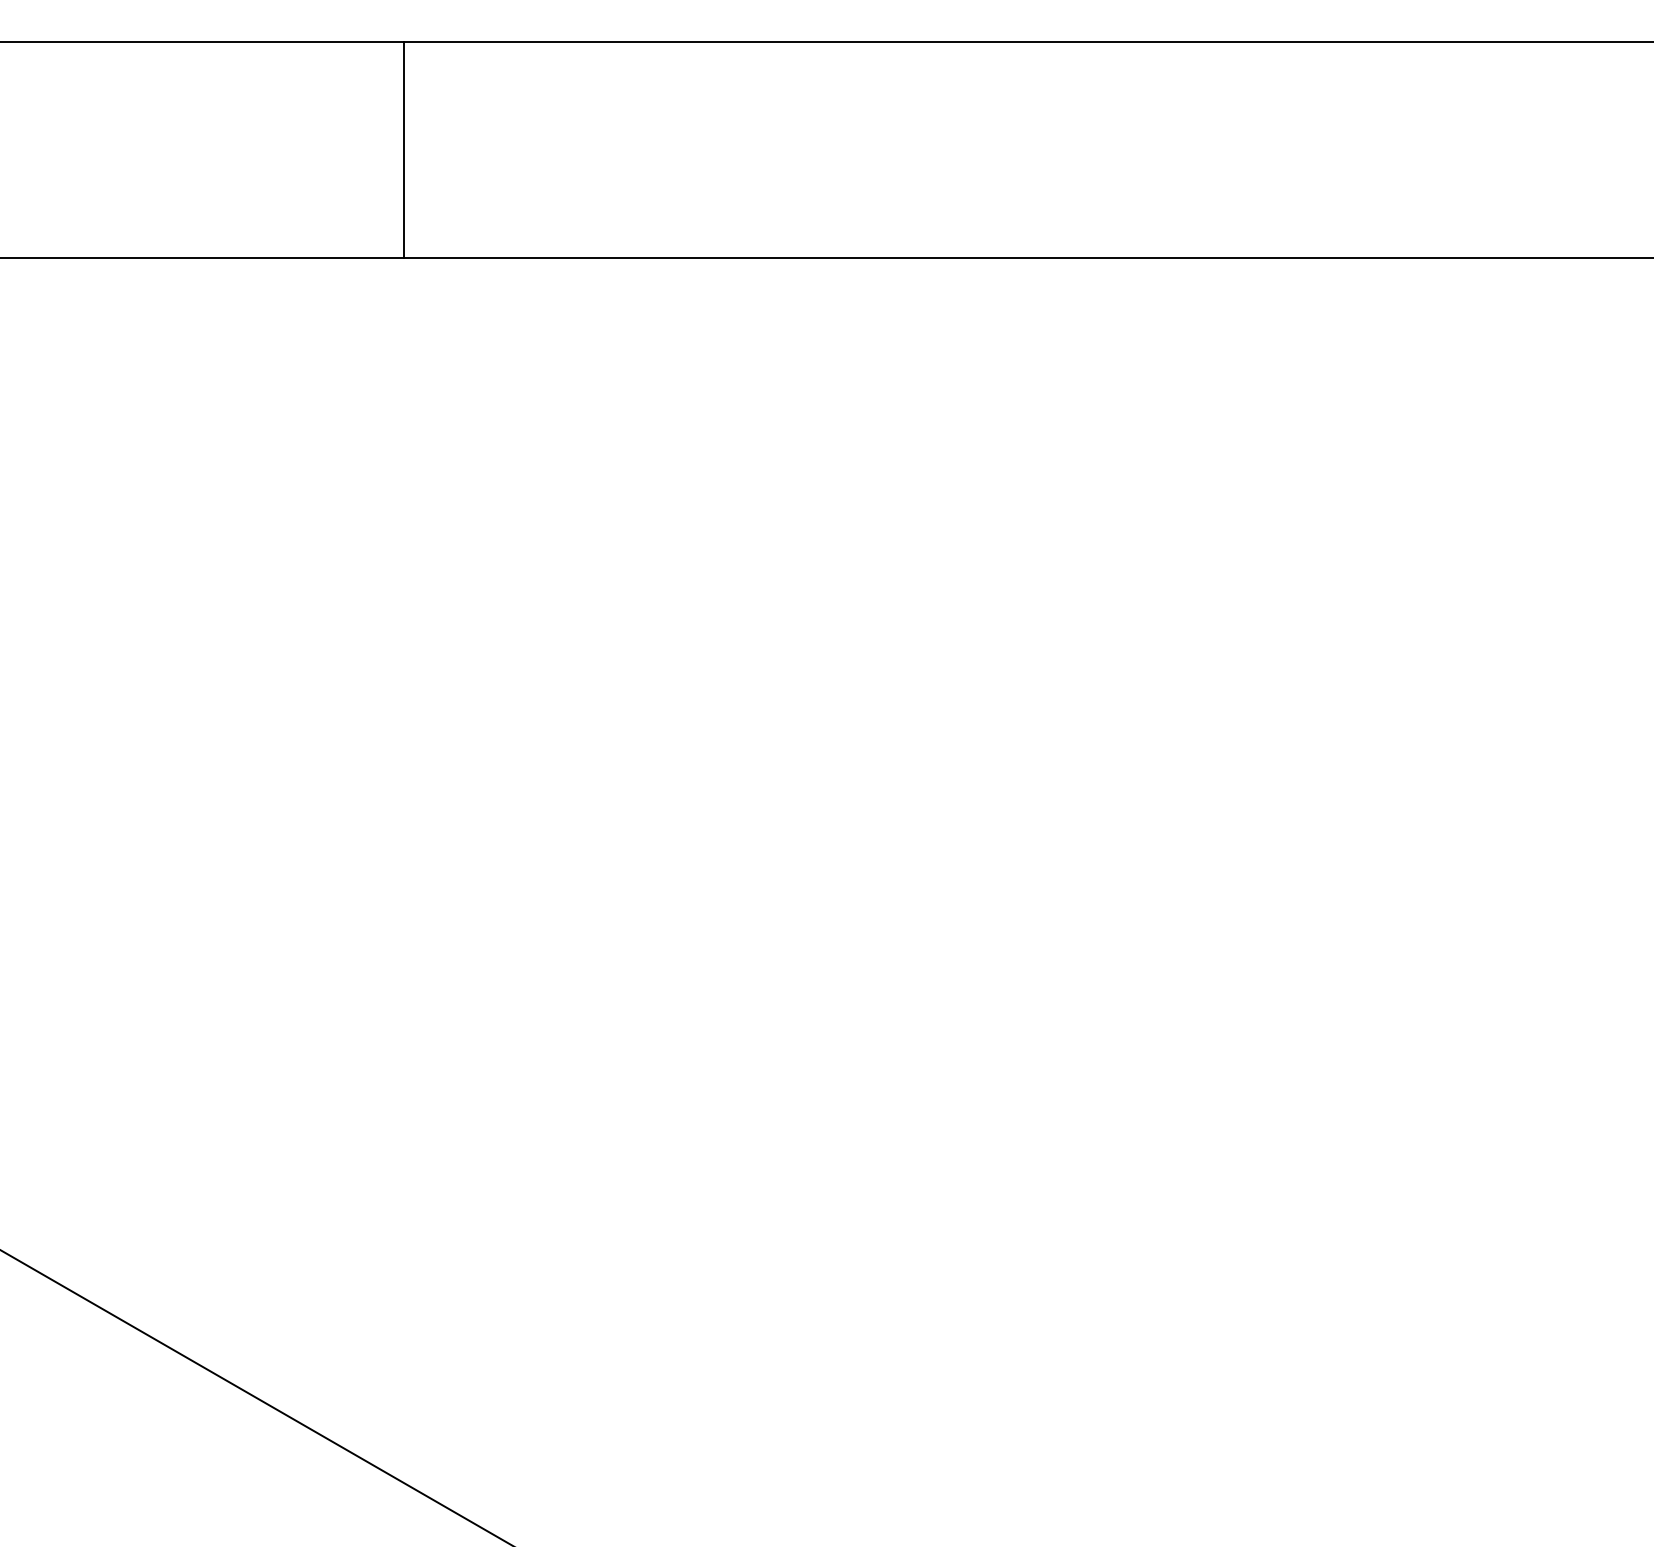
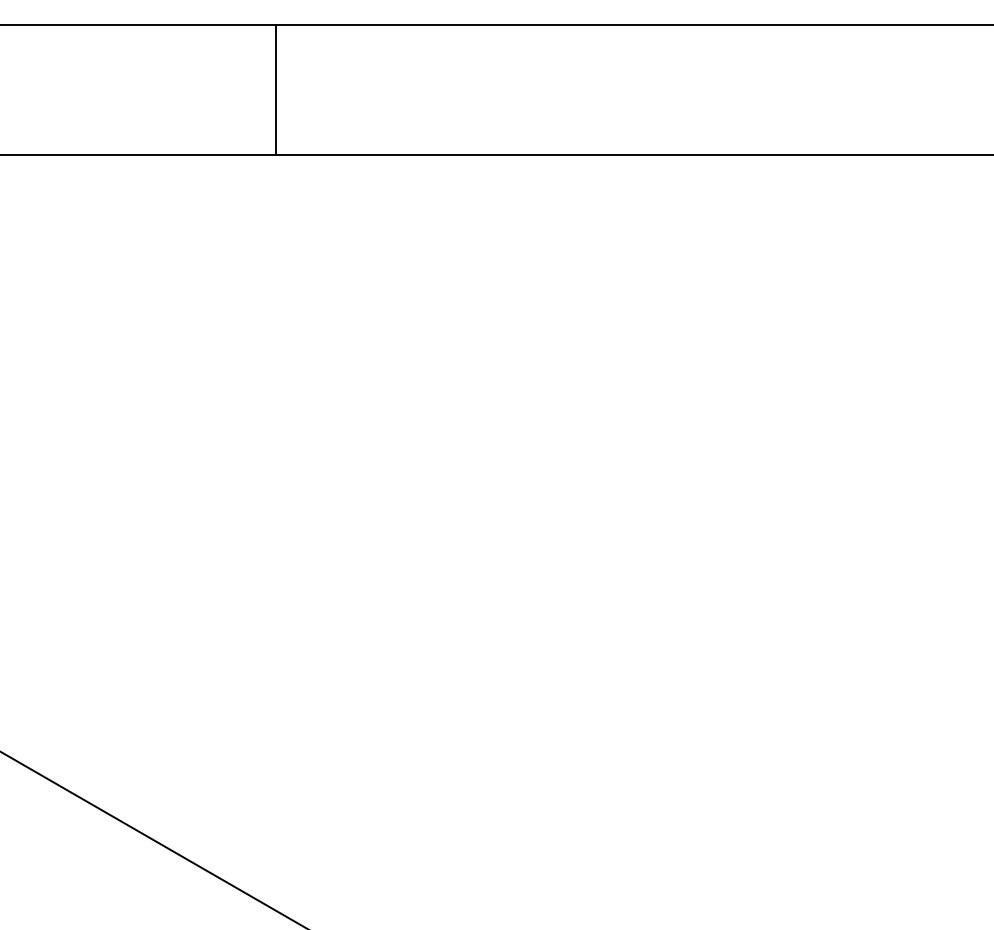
line: (403, 148) -> (275, 89), moved

